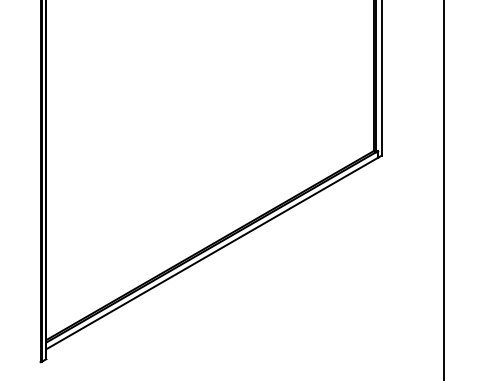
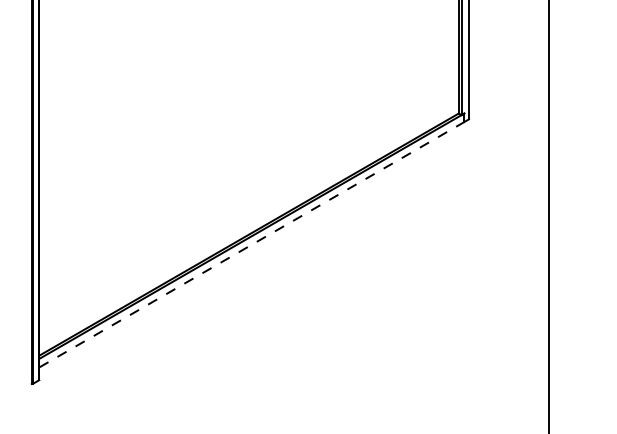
line: (212, 253) -> (252, 244), solid -> dashed

